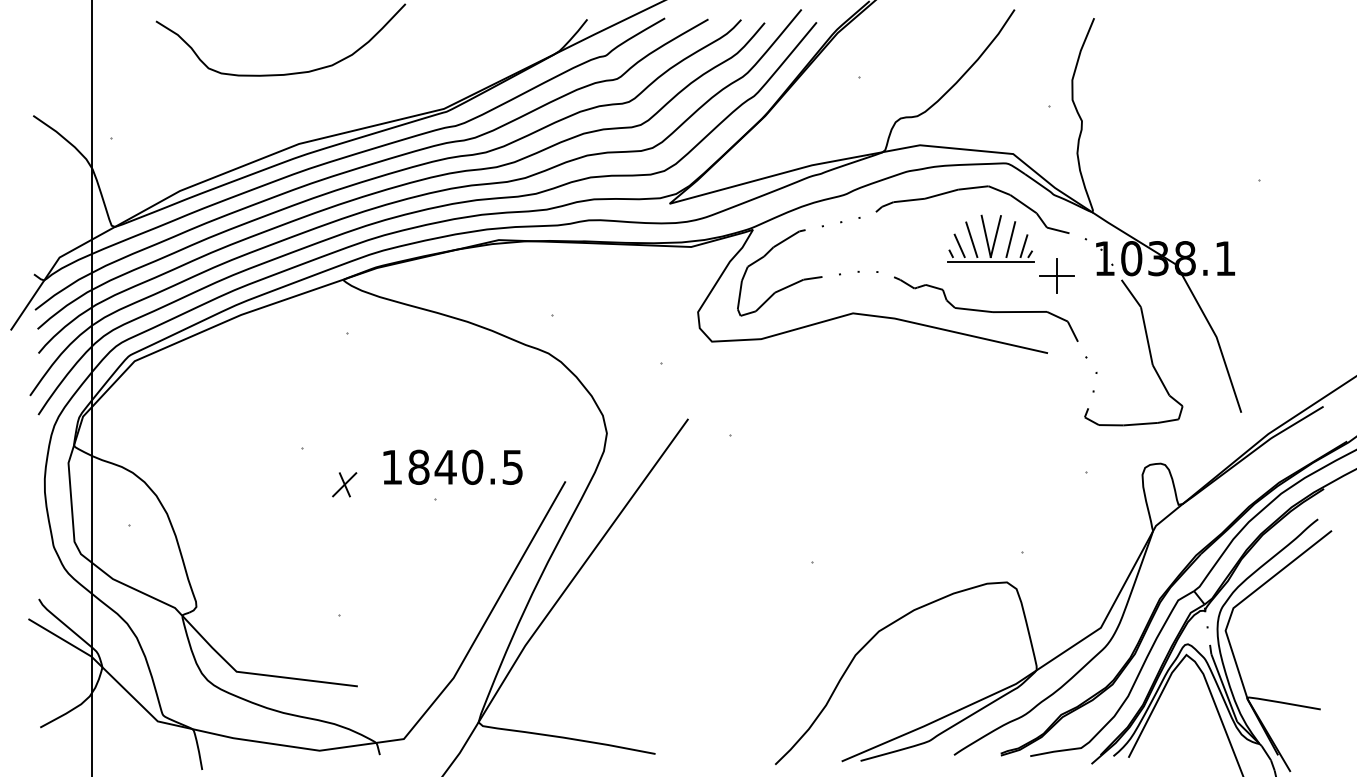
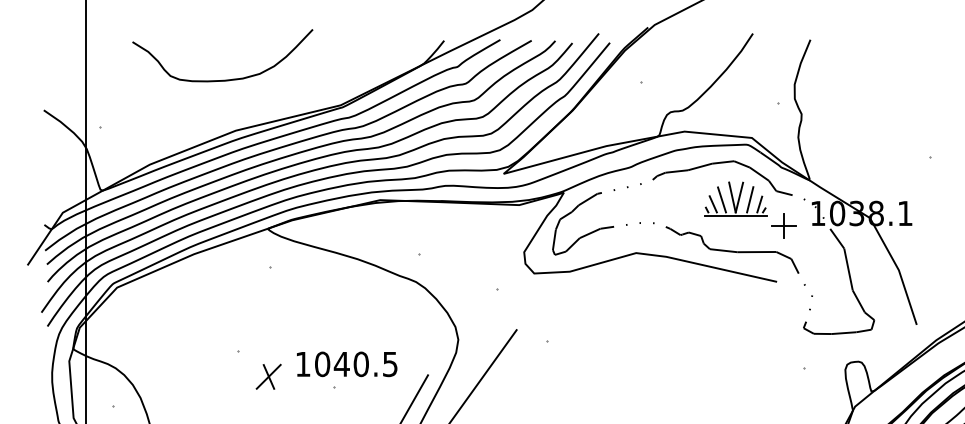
text: (418, 467) -> (322, 364), 1840.5 -> 1040.5
part: (344, 484) -> (268, 376), size x1.43

